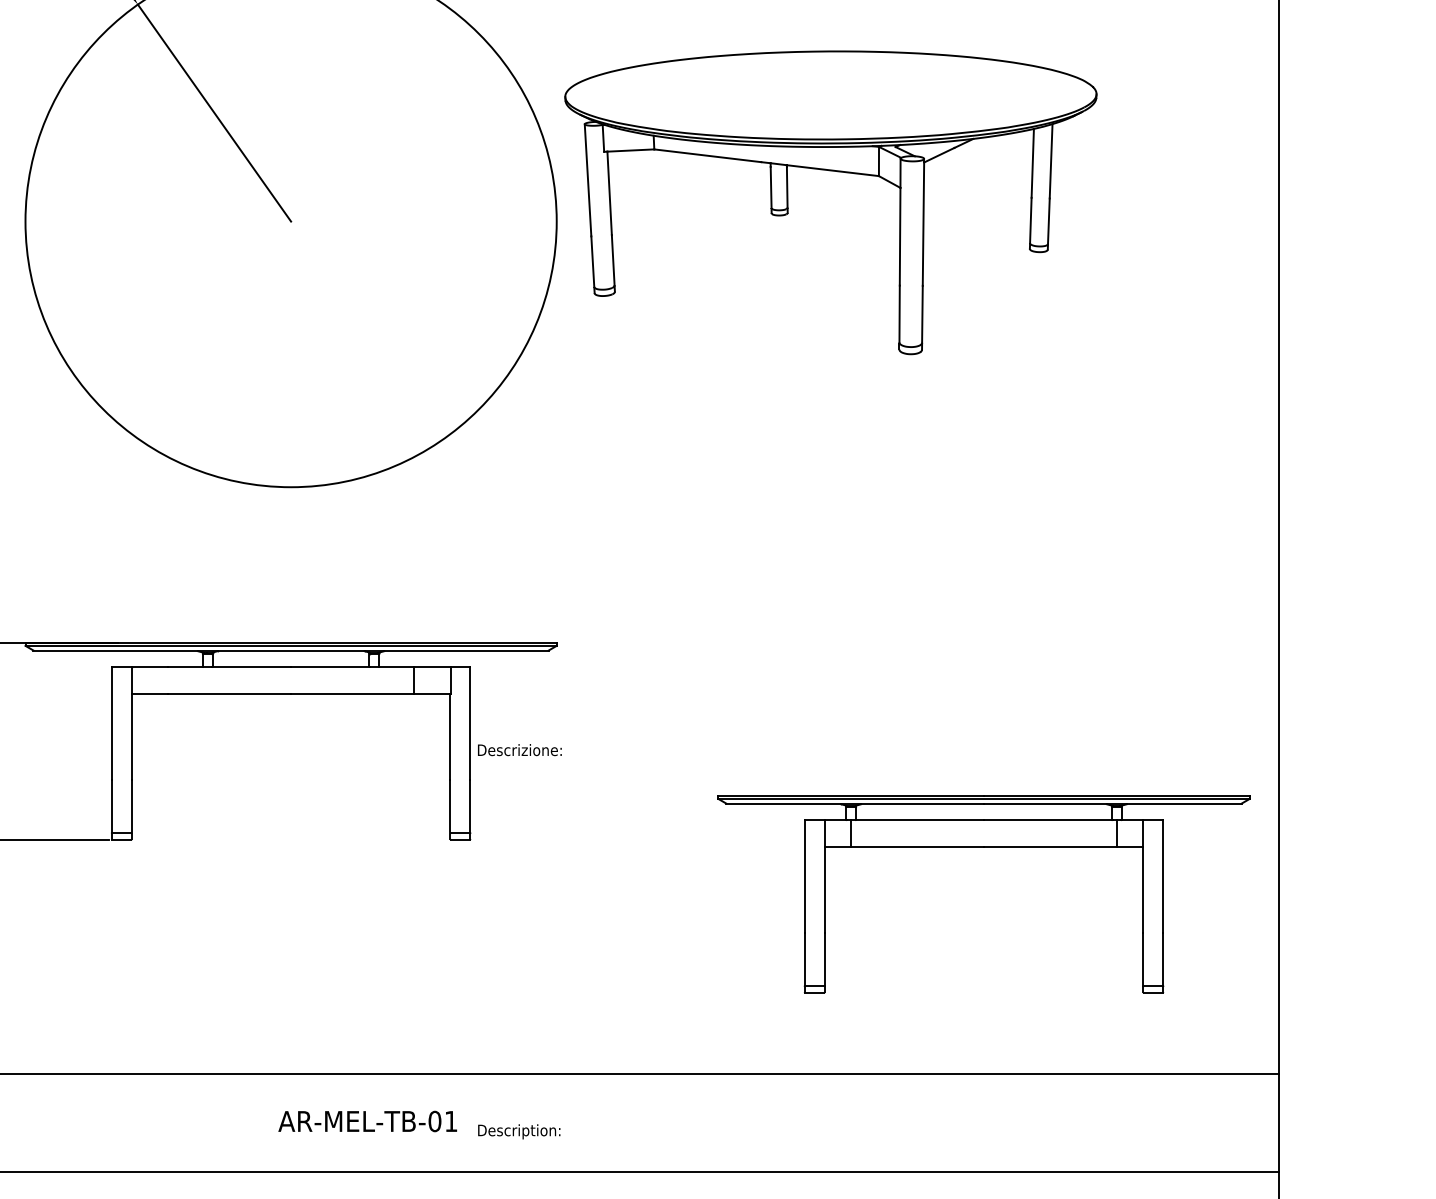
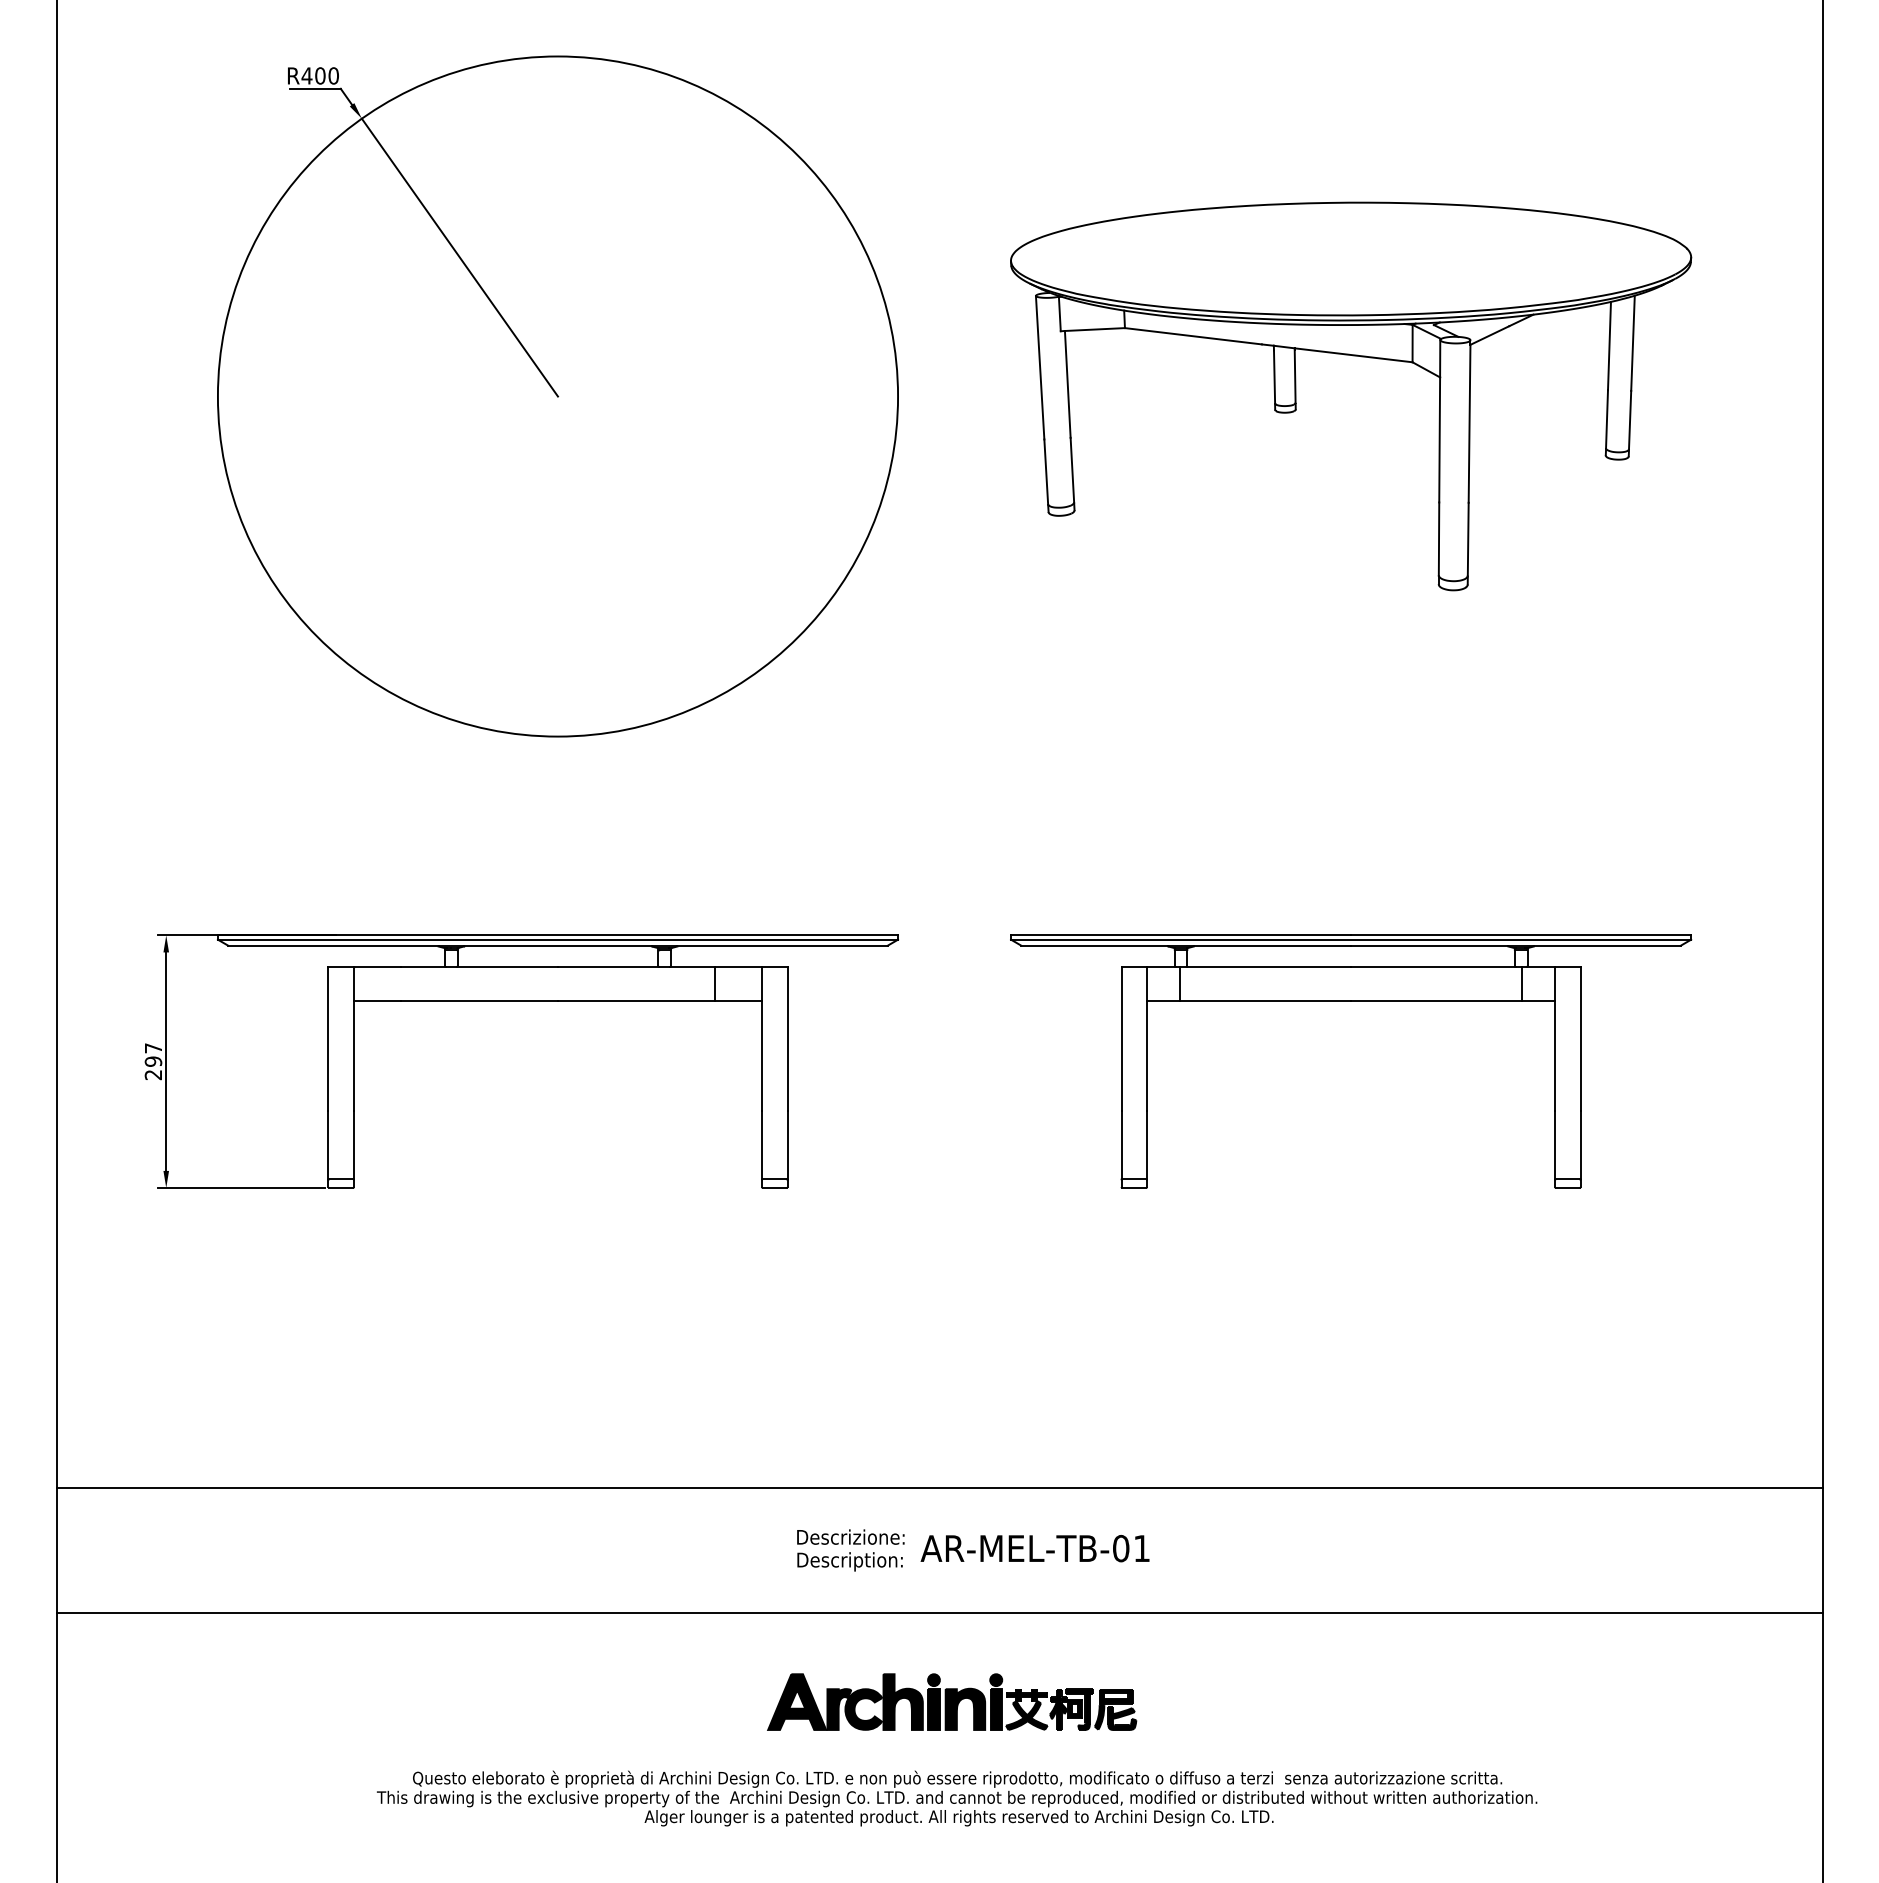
part: (832, 171) -> (1352, 356), moved
text: (519, 749) -> (850, 1536), moved
part: (984, 847) -> (1351, 1001), moved
text: (367, 1121) -> (1034, 1548), moved

